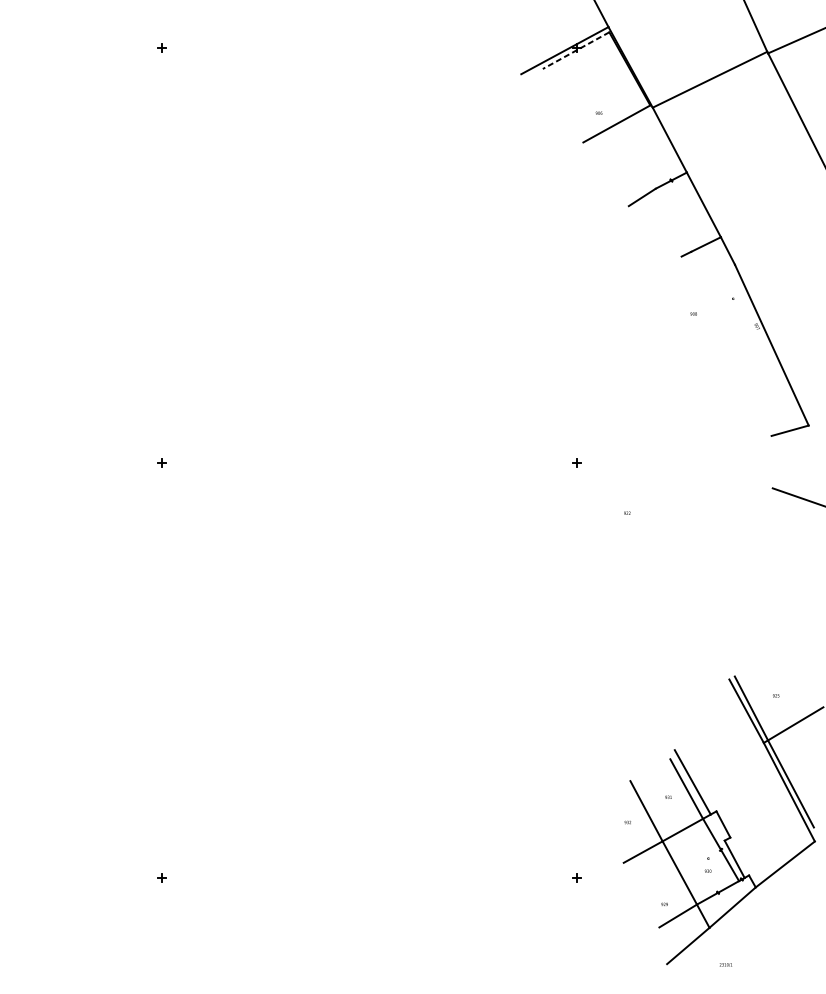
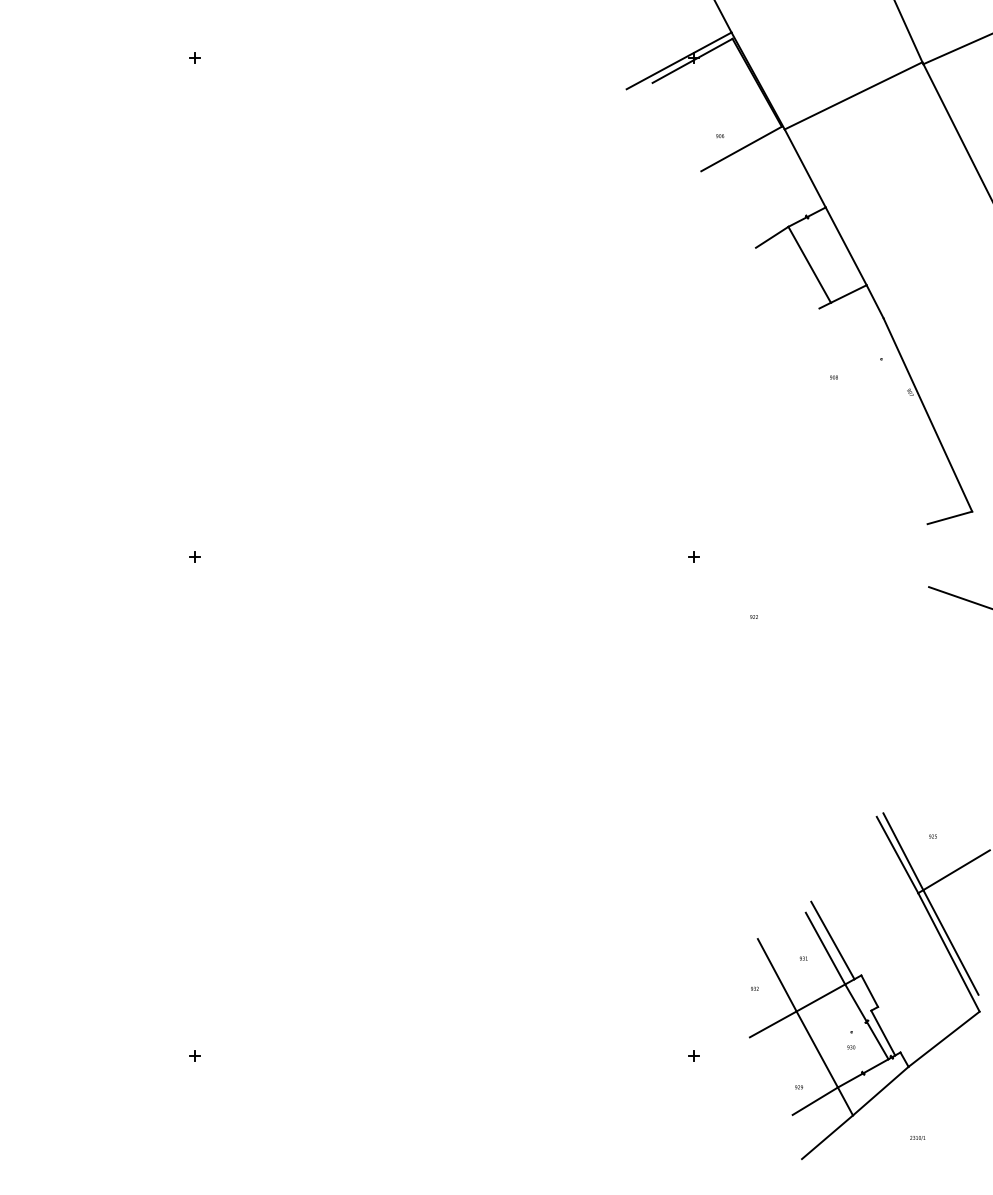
line: (576, 50) -> (692, 60), dashed -> solid
line: (673, 220) -> (809, 264), added
text: (725, 965) -> (917, 1138), moved

